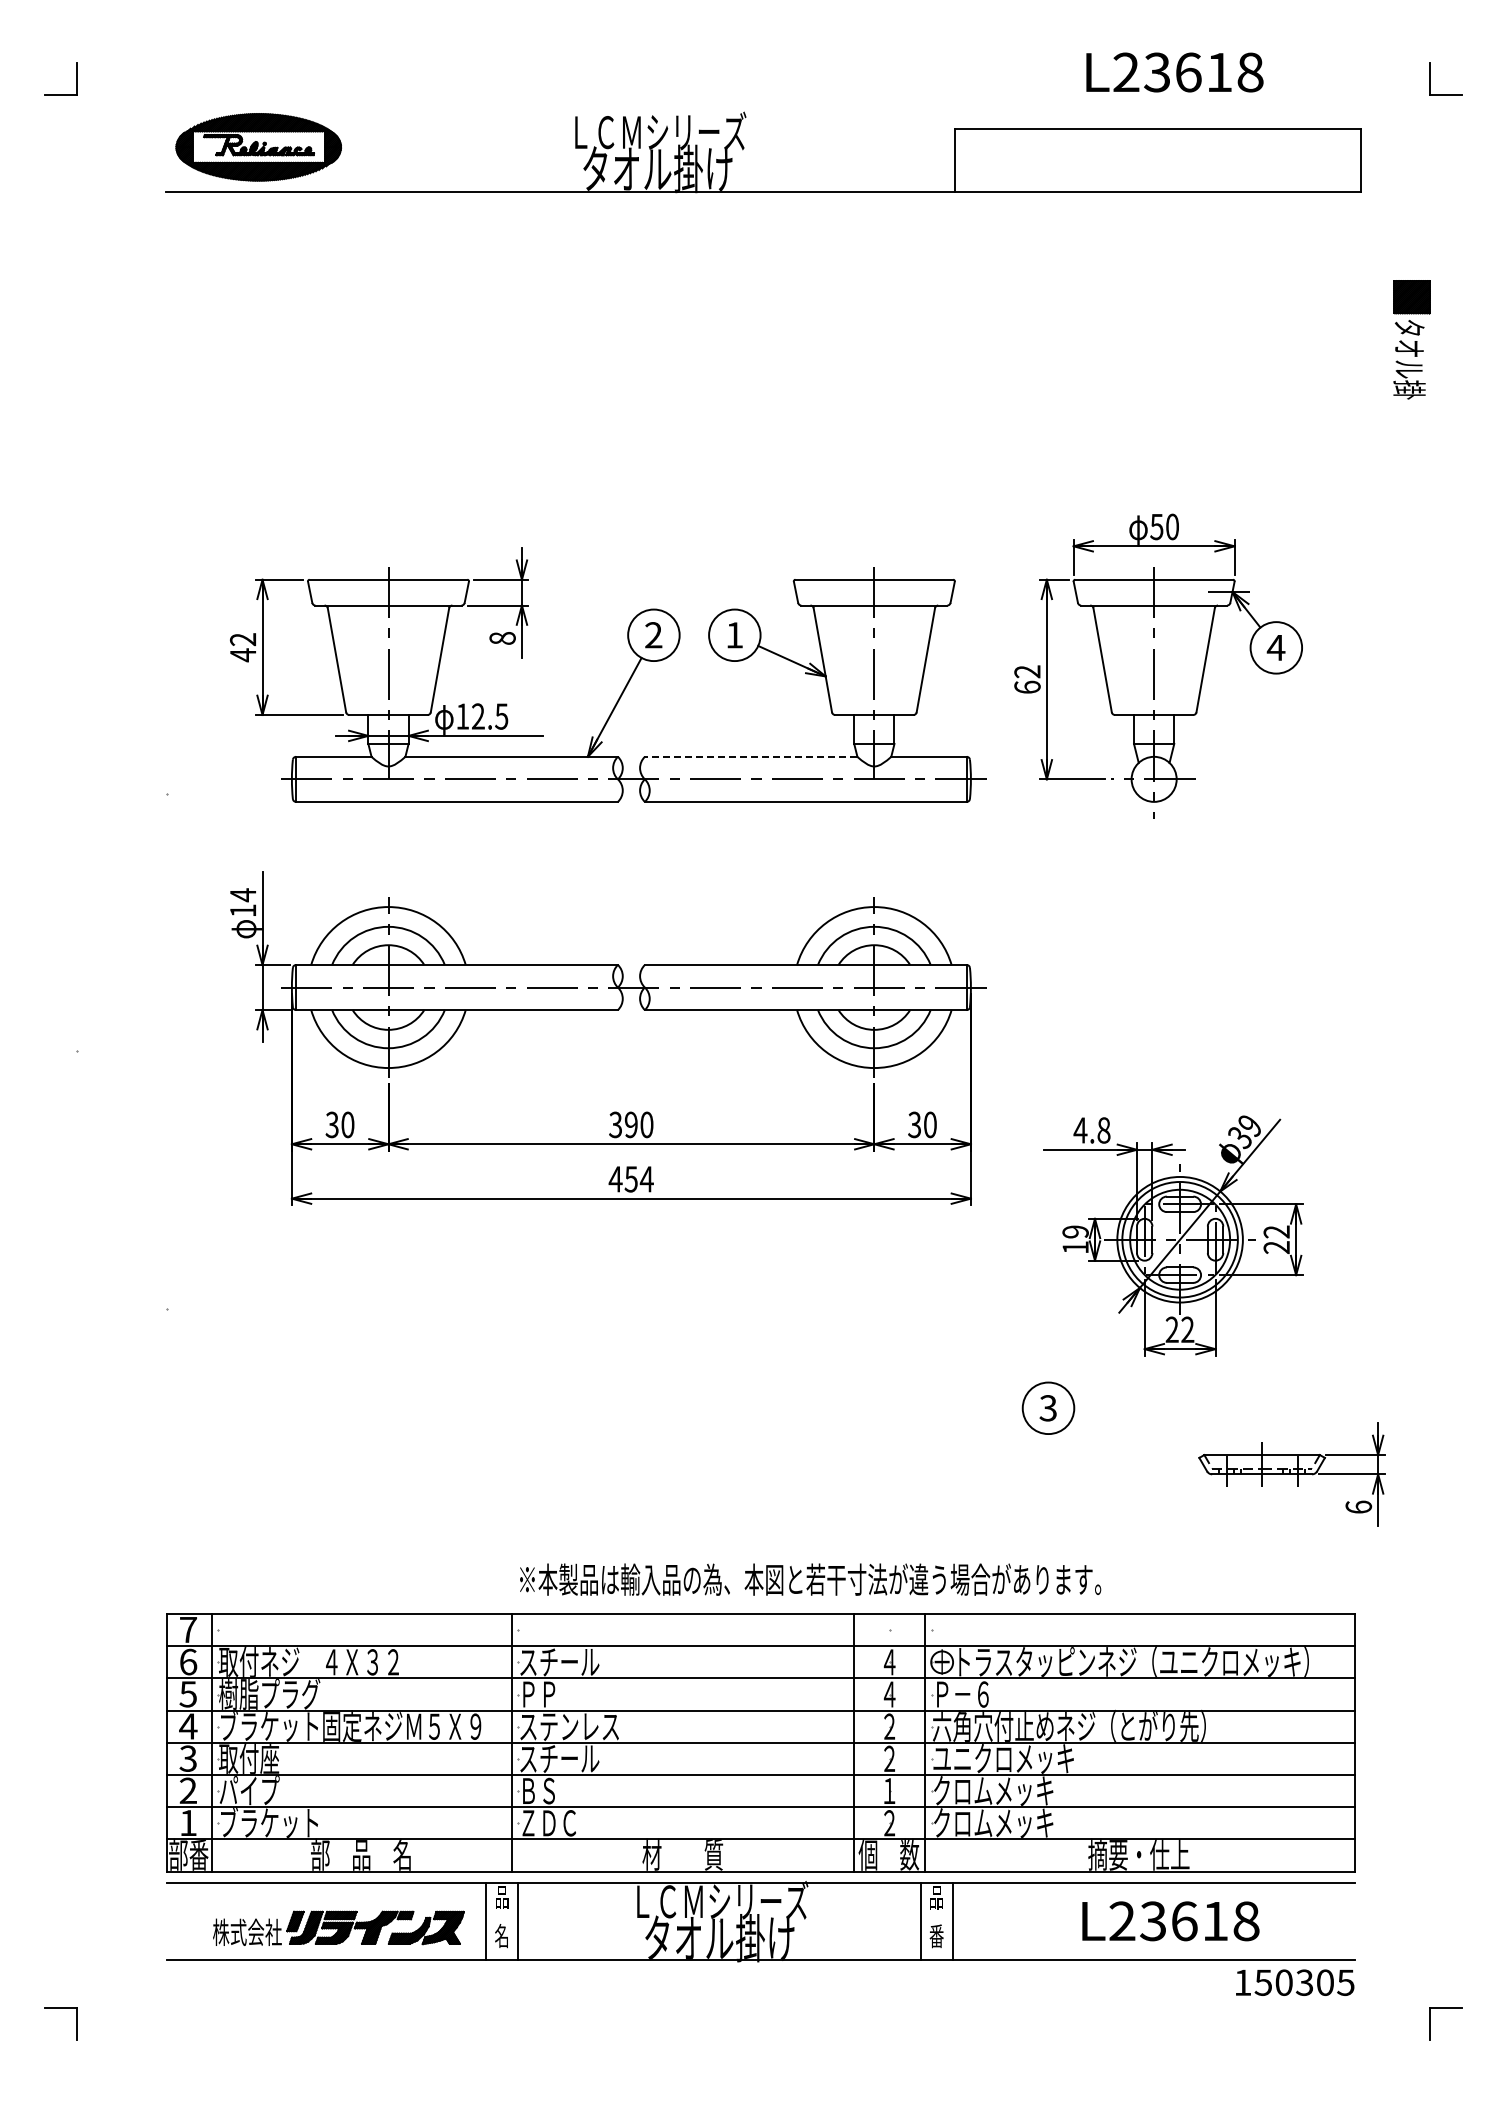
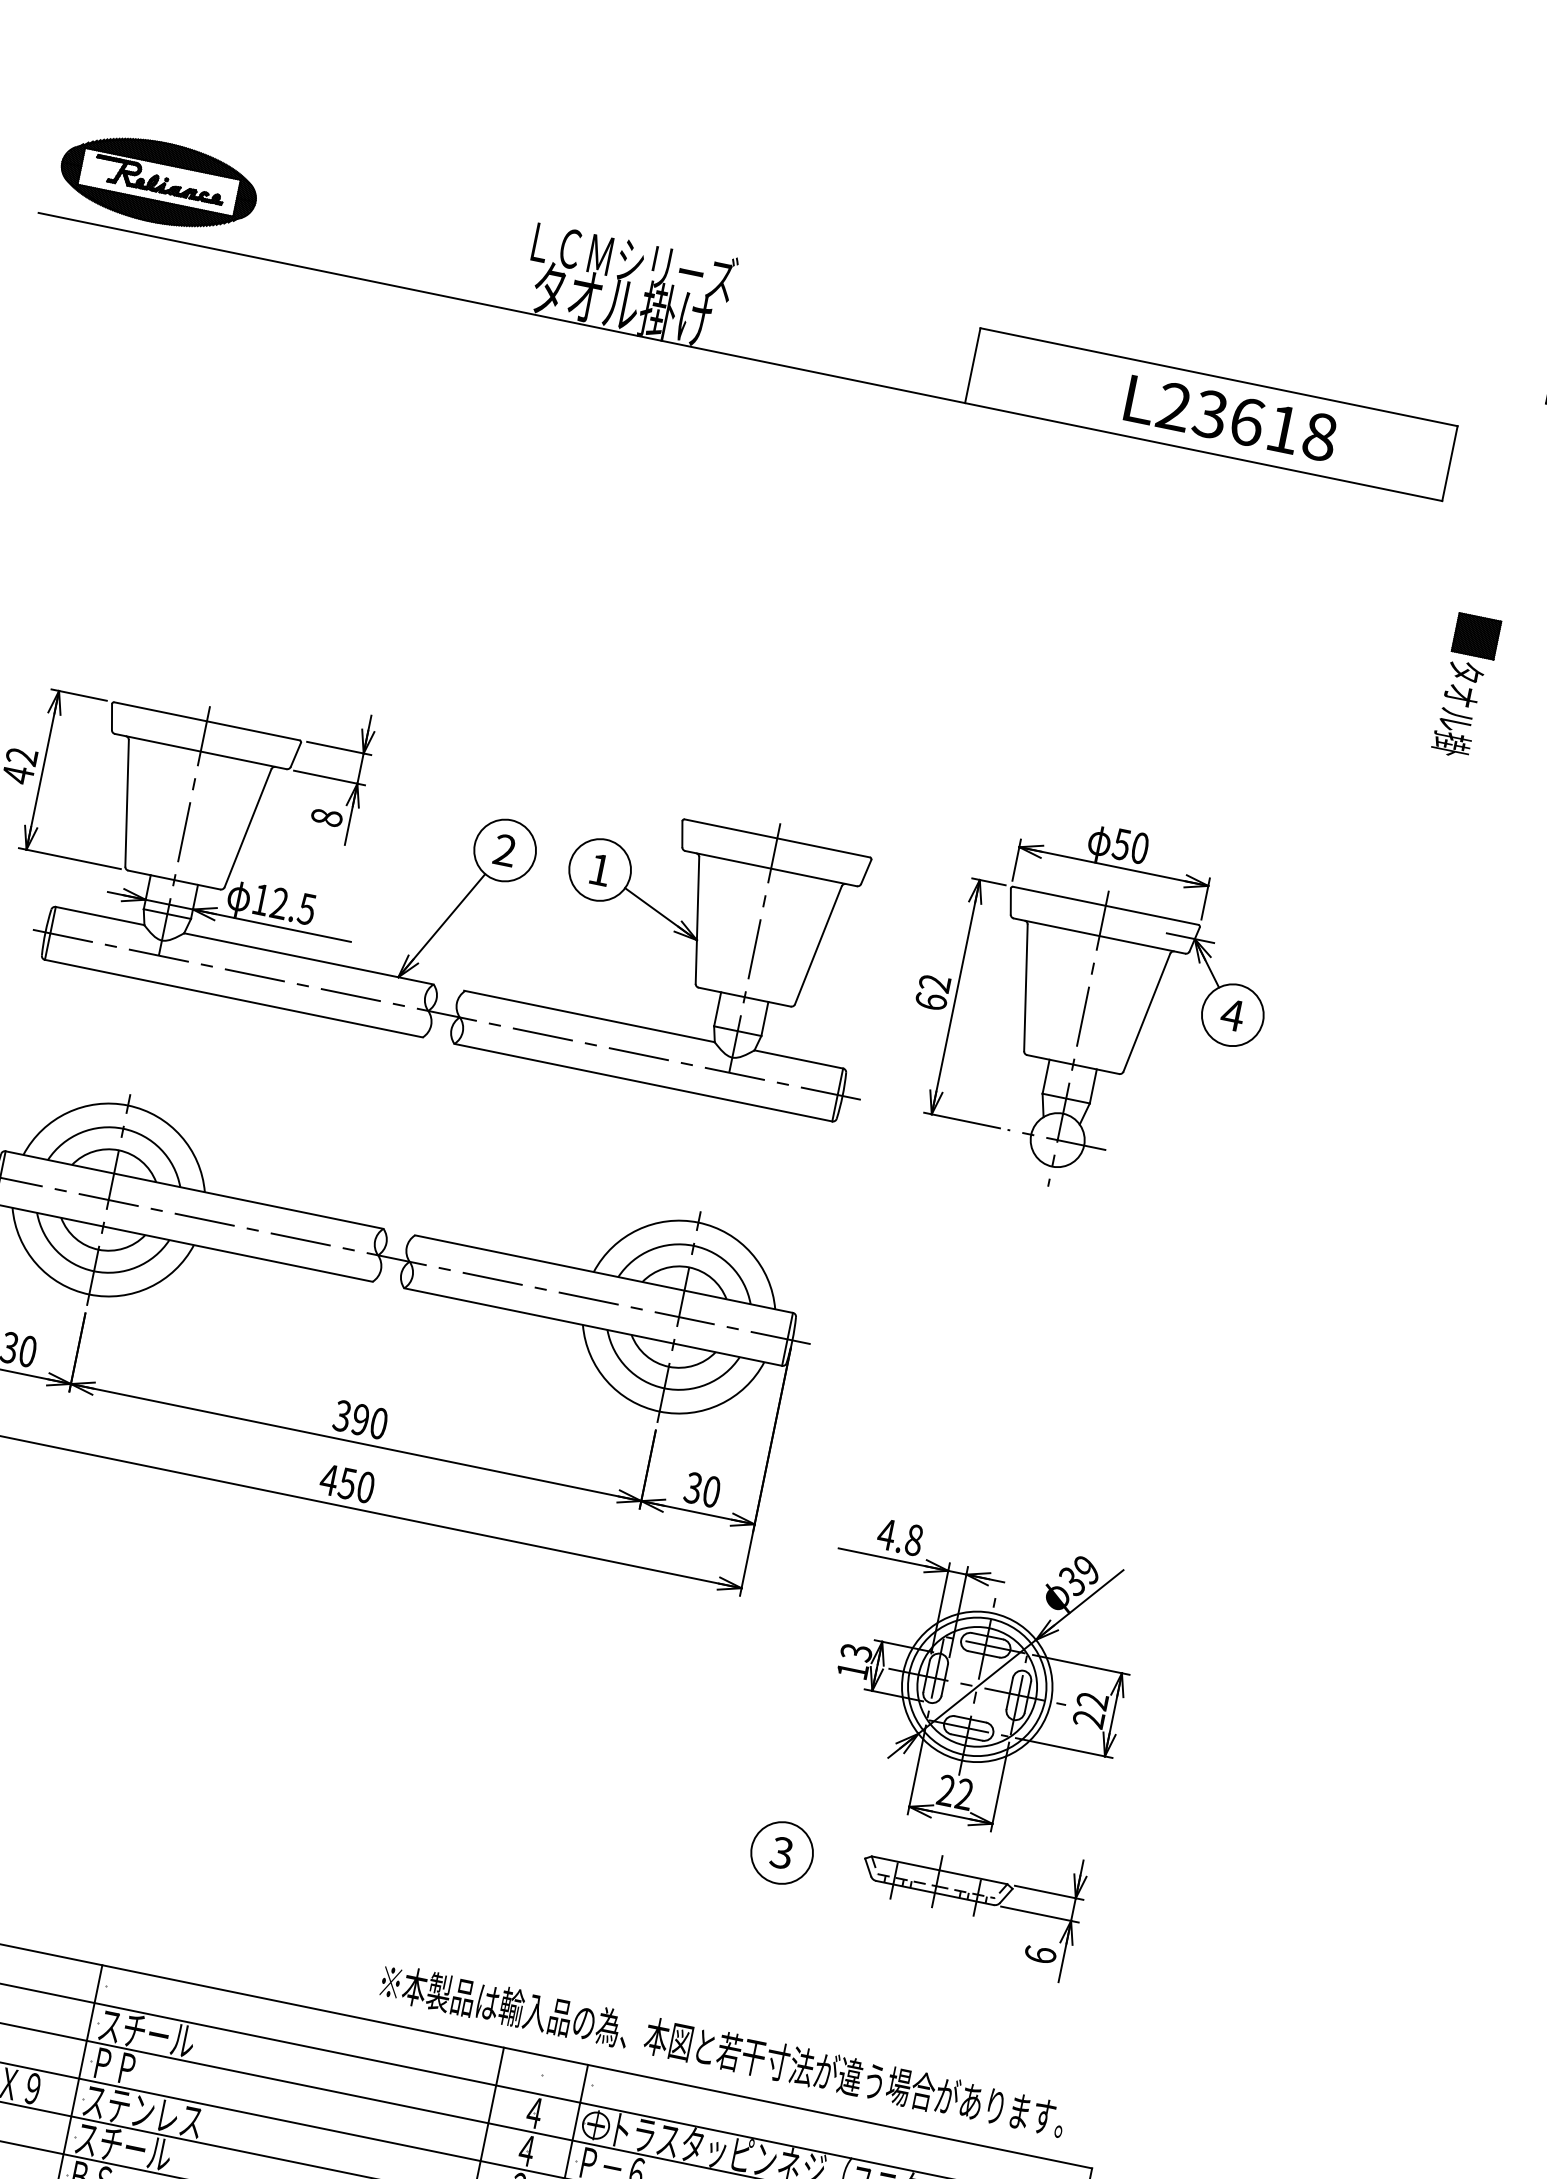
part: (1174, 72) -> (1230, 418), moved
line: (750, 756) -> (589, 1016), dashed -> solid
text: (646, 1179) -> (365, 1487), 454 -> 450
text: (1075, 1231) -> (856, 1651), 19 -> 13
part: (1291, 1474) -> (969, 1900), moved
text: (810, 1579) -> (723, 2050), moved

